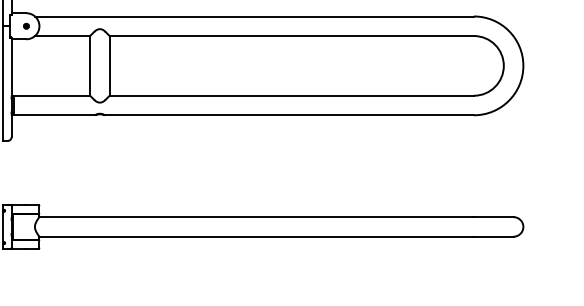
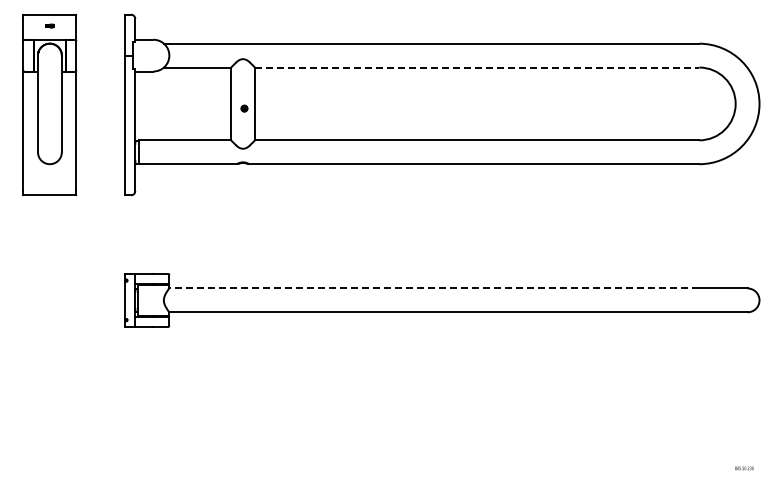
part: (26, 26) -> (244, 108), moved
line: (292, 35) -> (477, 67), solid -> dashed
line: (256, 217) -> (434, 288), solid -> dashed

